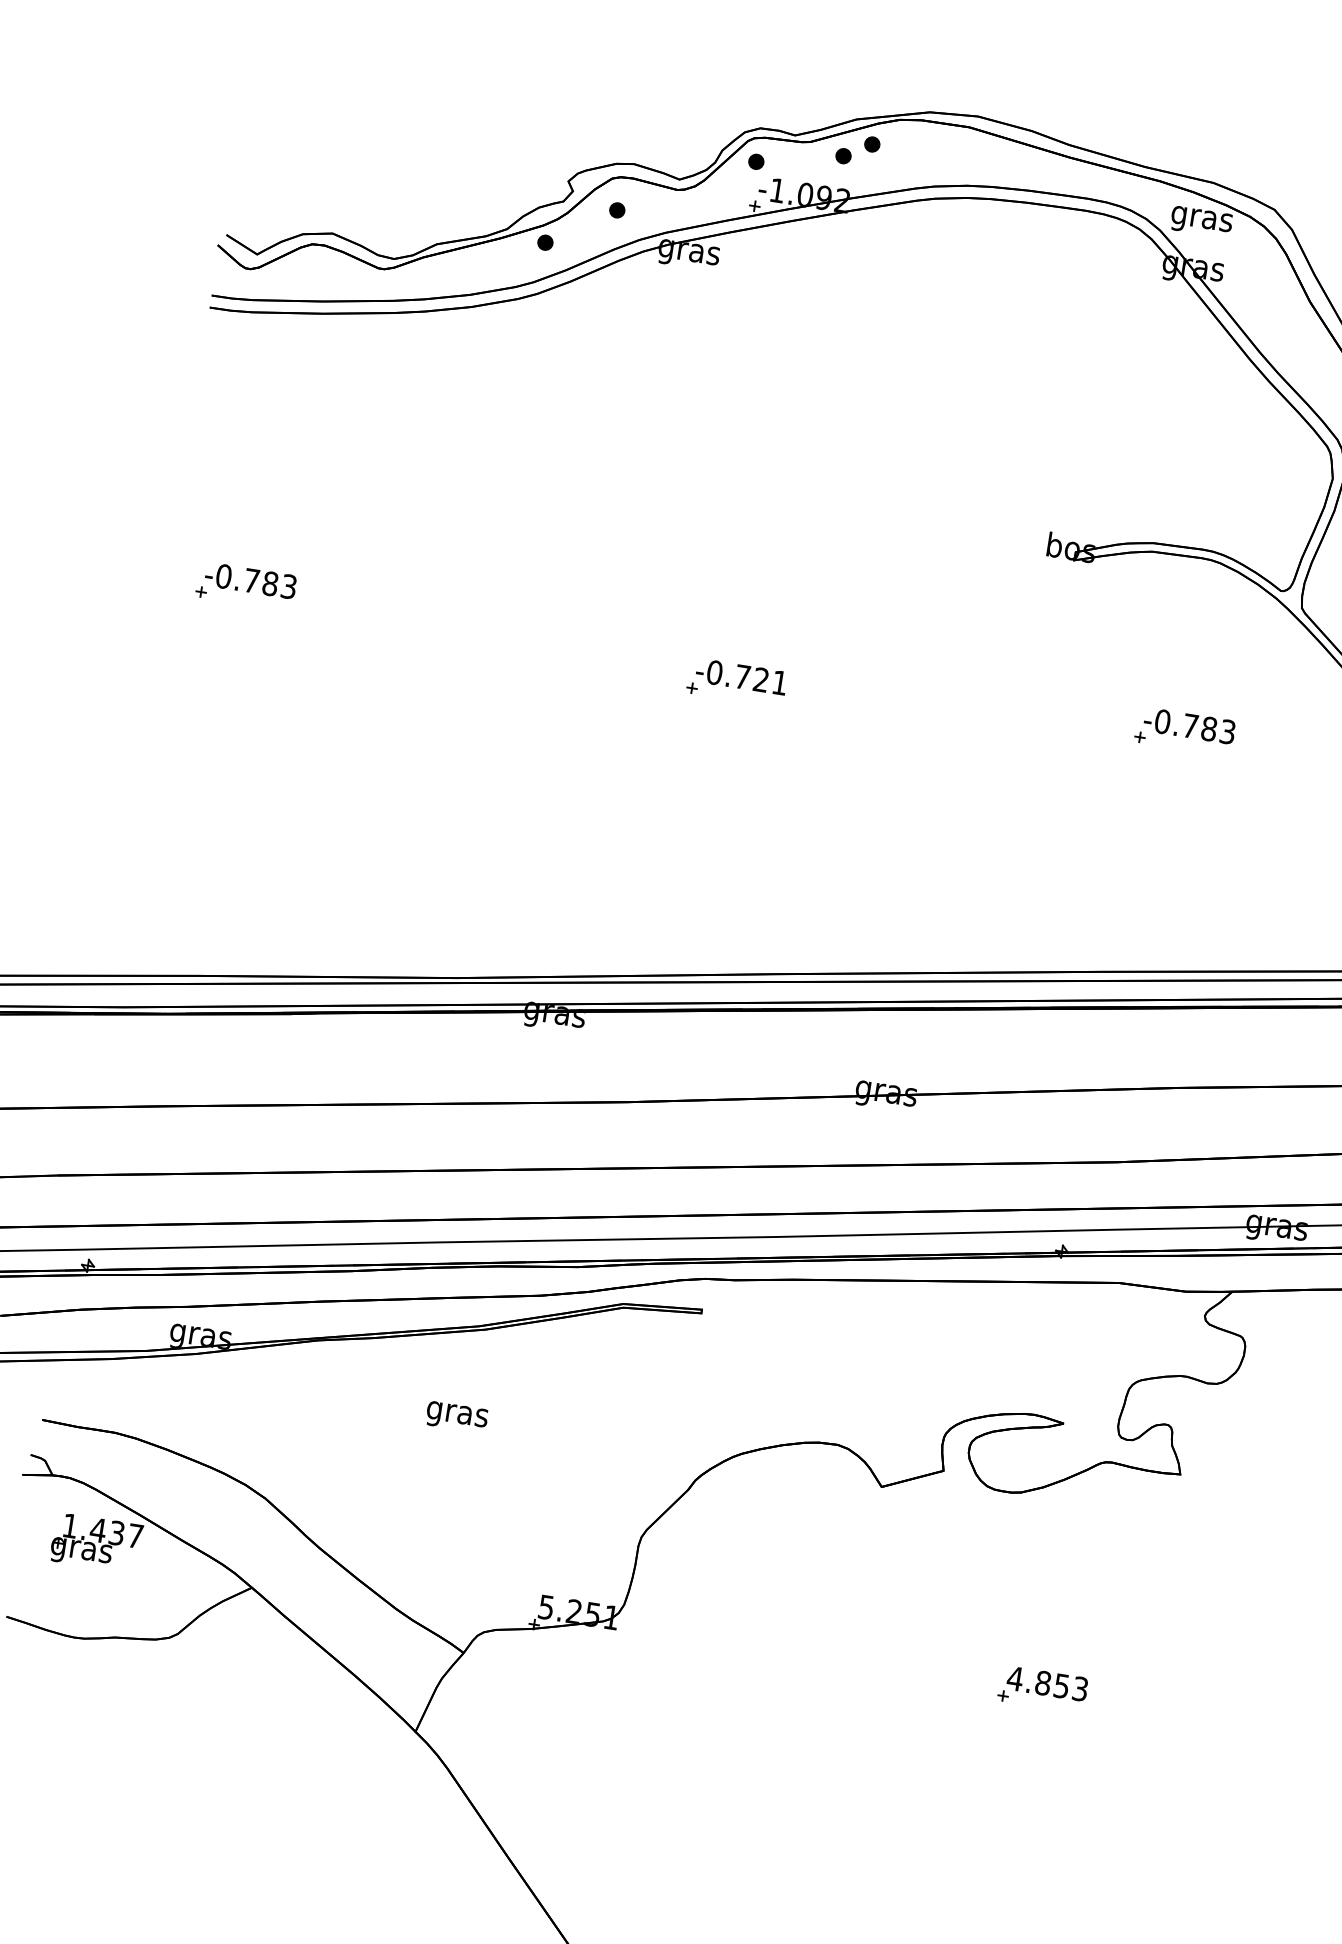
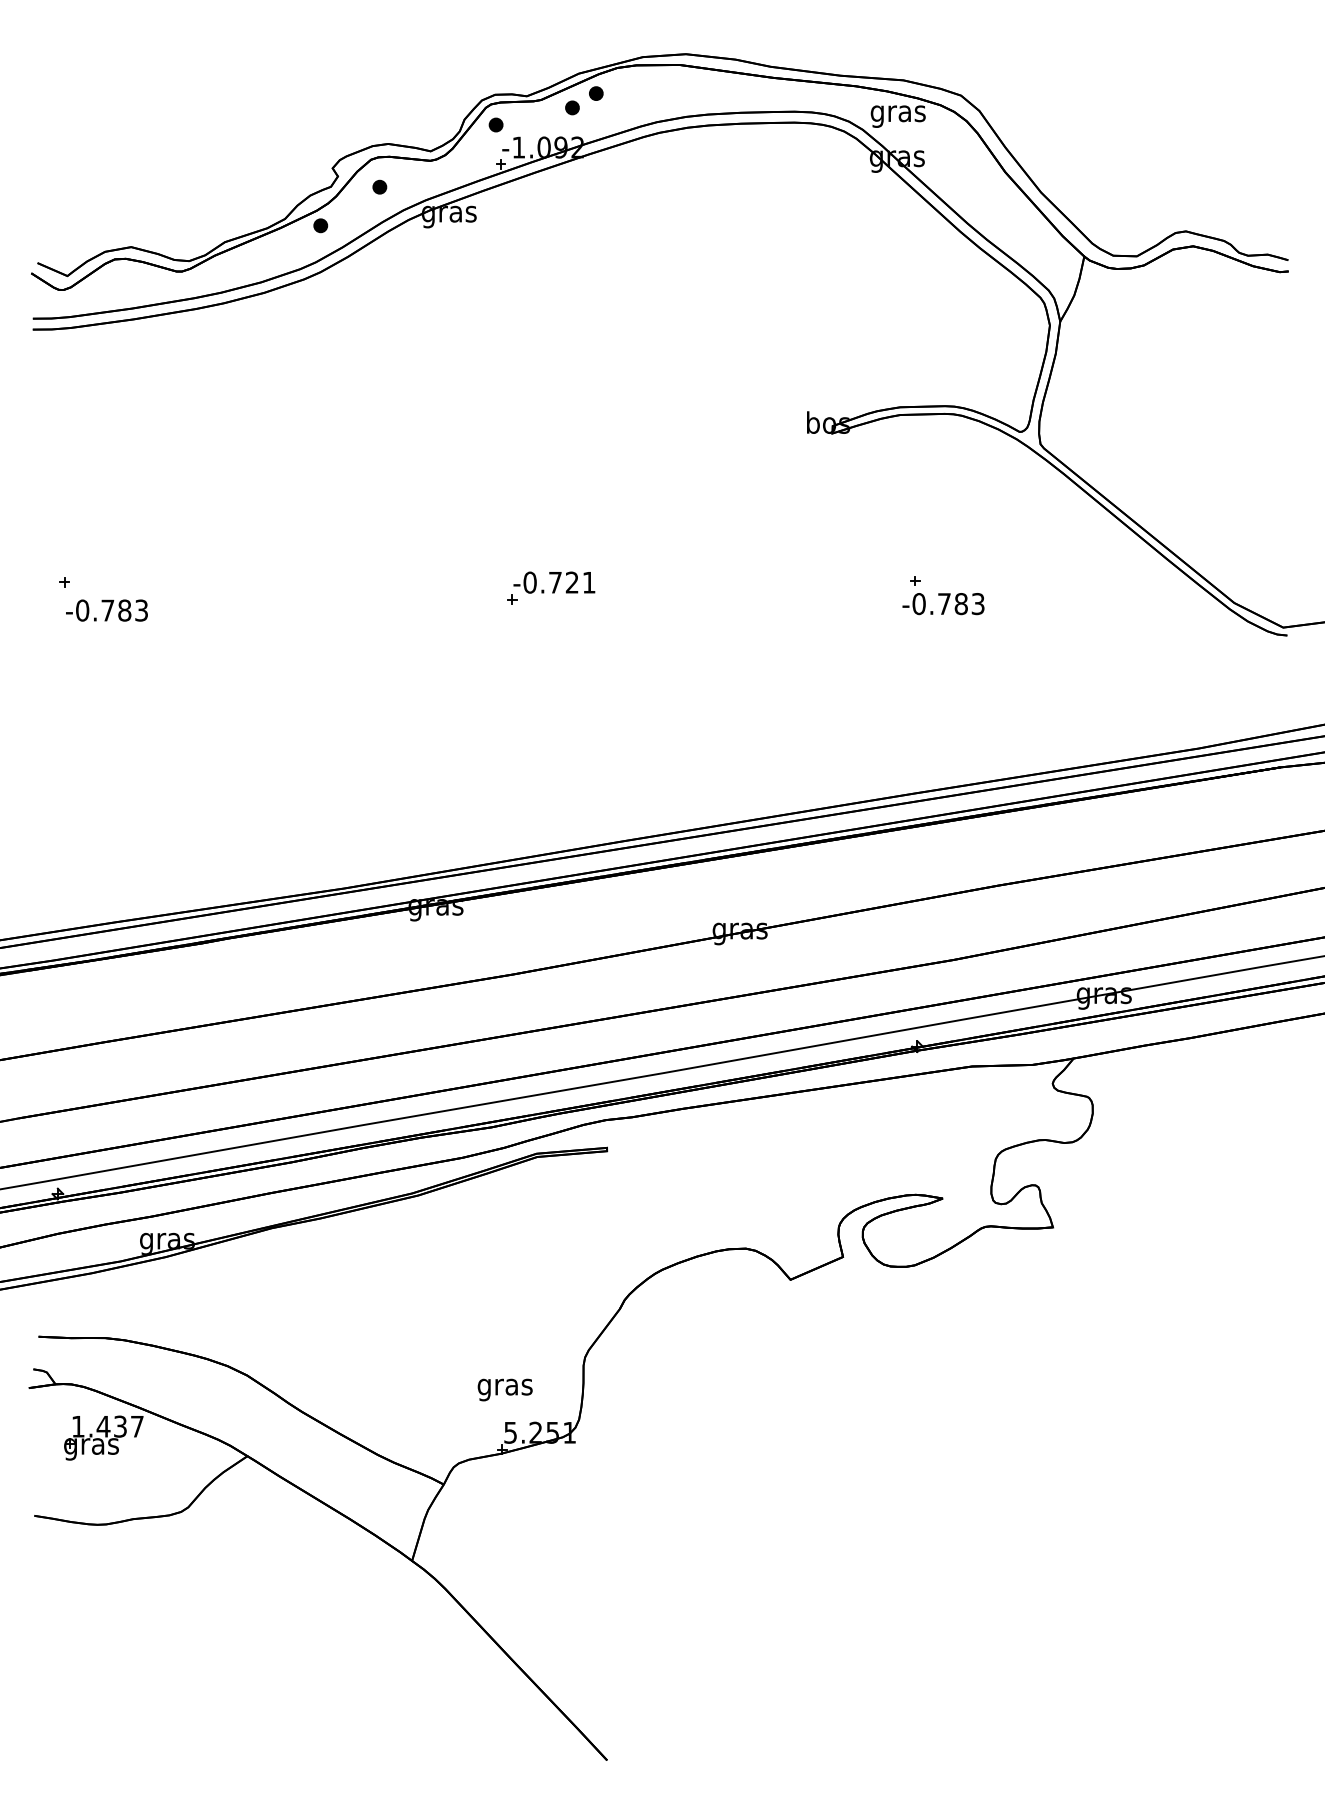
text: (250, 580) -> (106, 610), moved
text: (1189, 726) -> (943, 604), moved
text: (456, 1416) -> (504, 1389), moved
part: (1043, 1689) -> (961, 1436), removed

